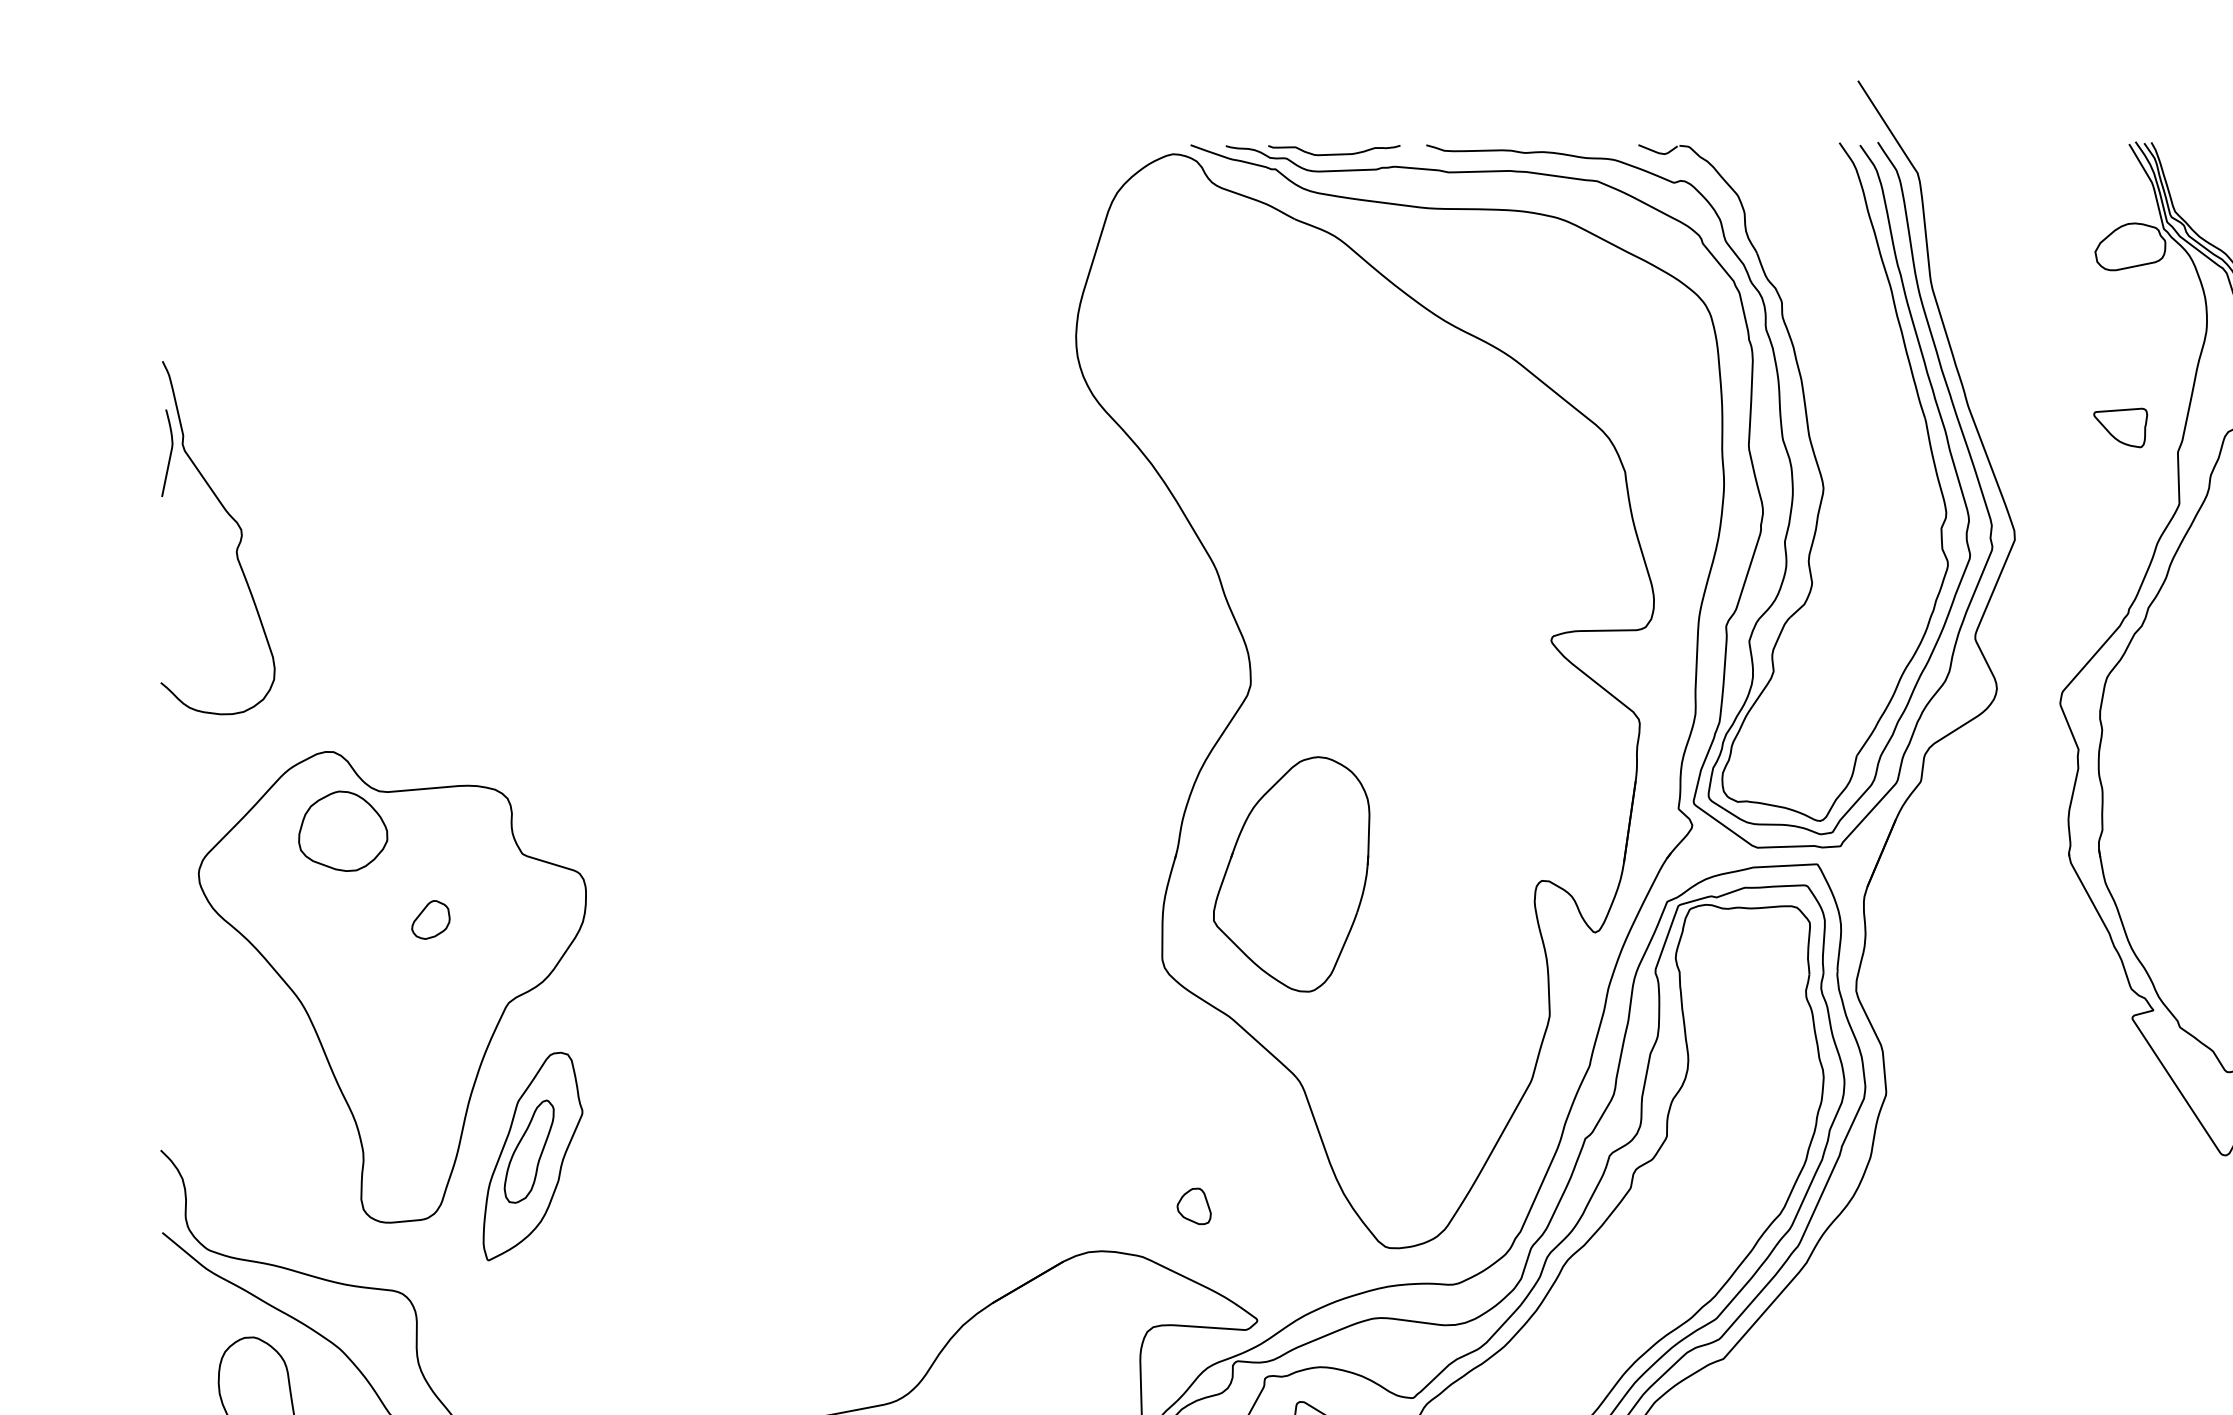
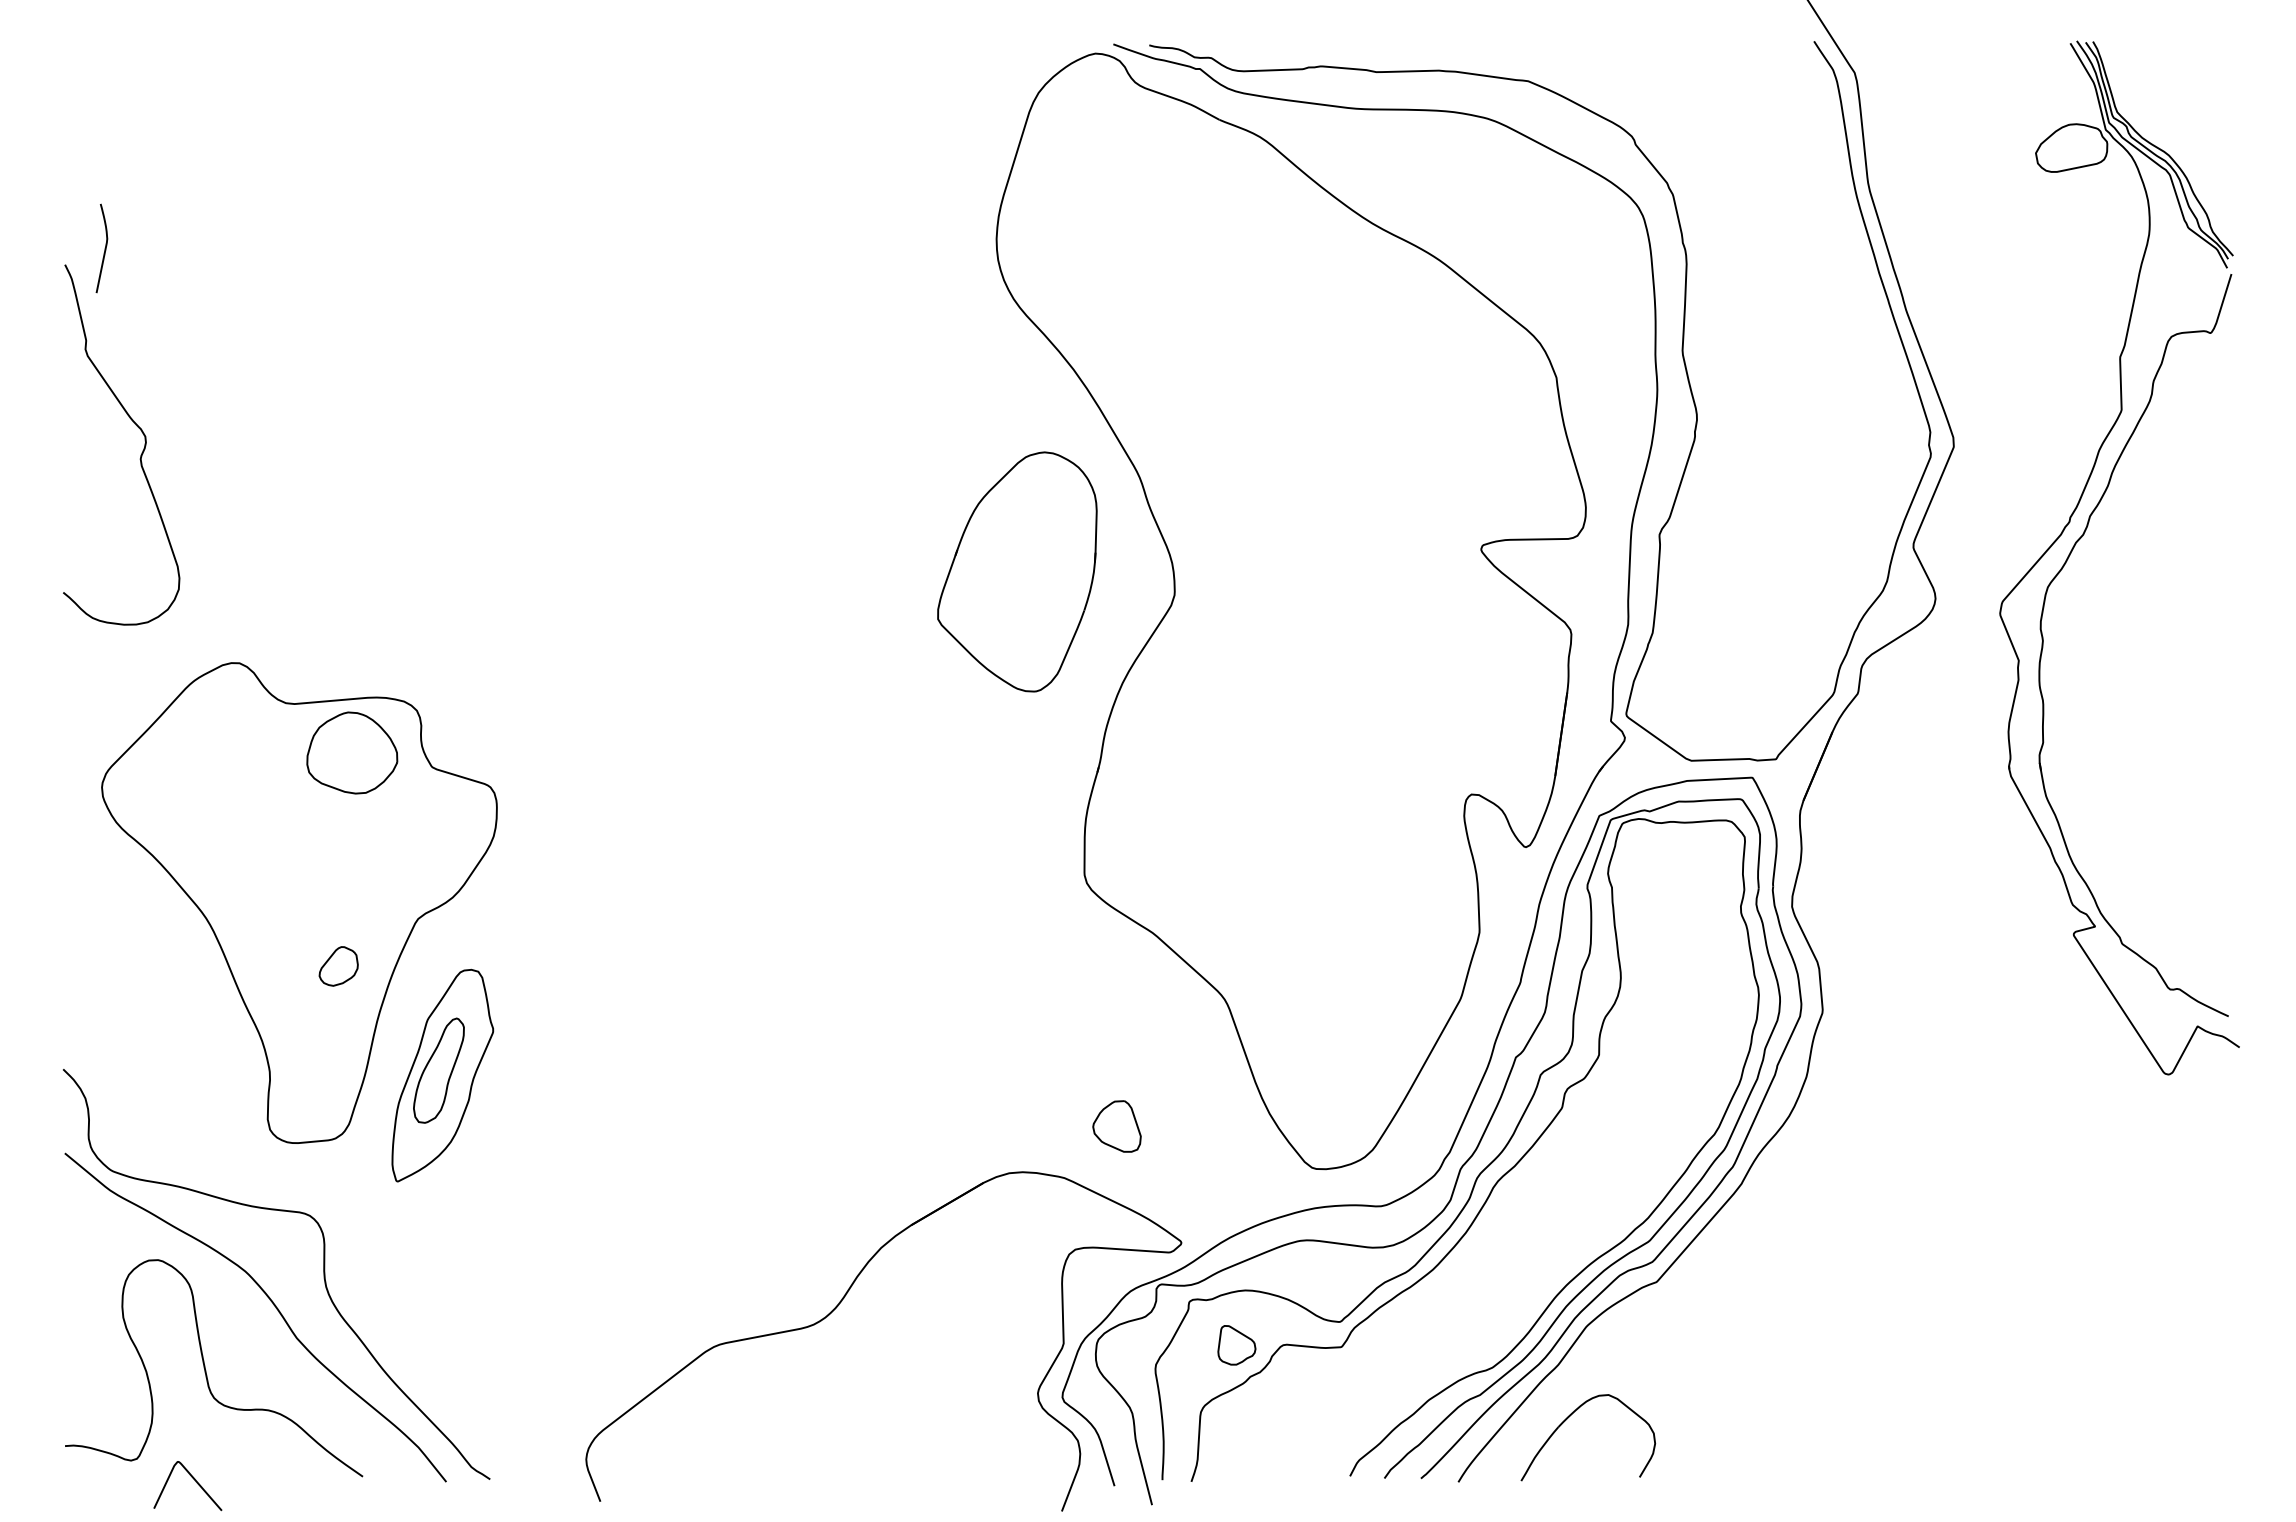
curve: (1333, 154) -> (1259, 53), removed
part: (2120, 427) -> (2061, 332), removed
curve: (169, 453) -> (104, 248), moved
part: (1790, 476) -> (1725, 382), removed
part: (343, 830) -> (352, 752), moved
part: (1291, 873) -> (1017, 571), moved
part: (430, 920) -> (338, 966), moved
part: (1193, 1206) -> (1116, 1126), size x1.4

